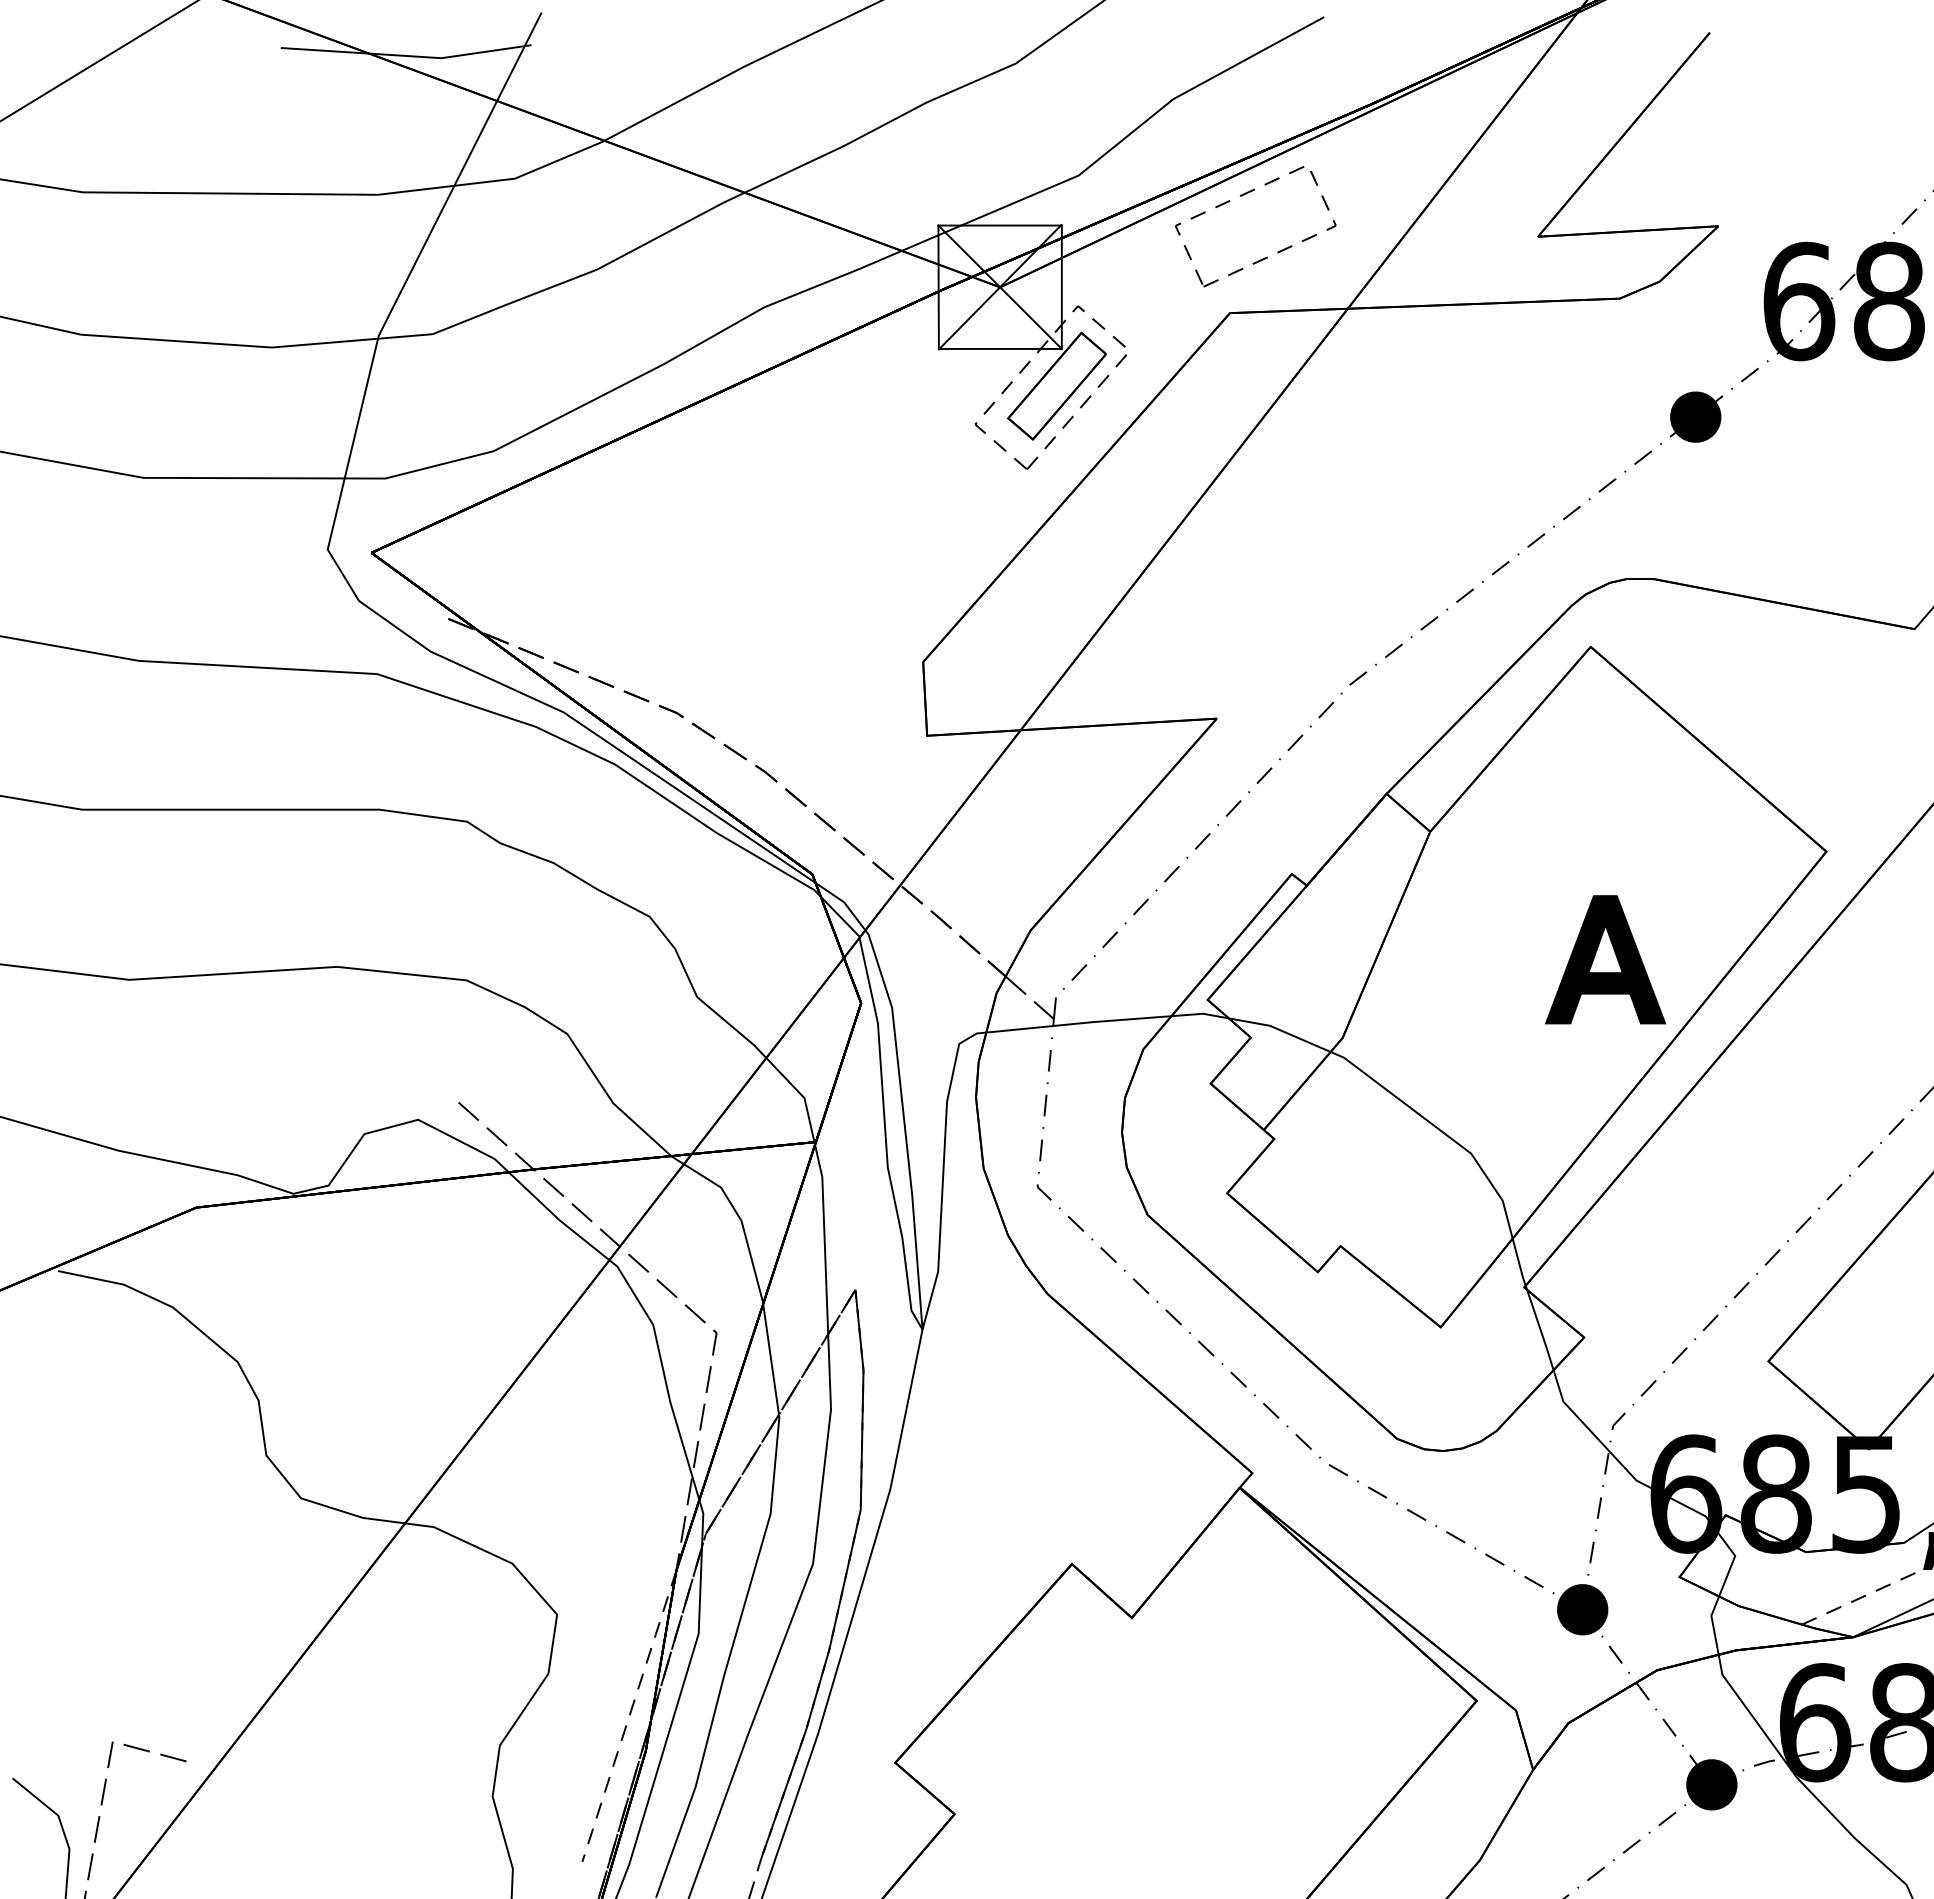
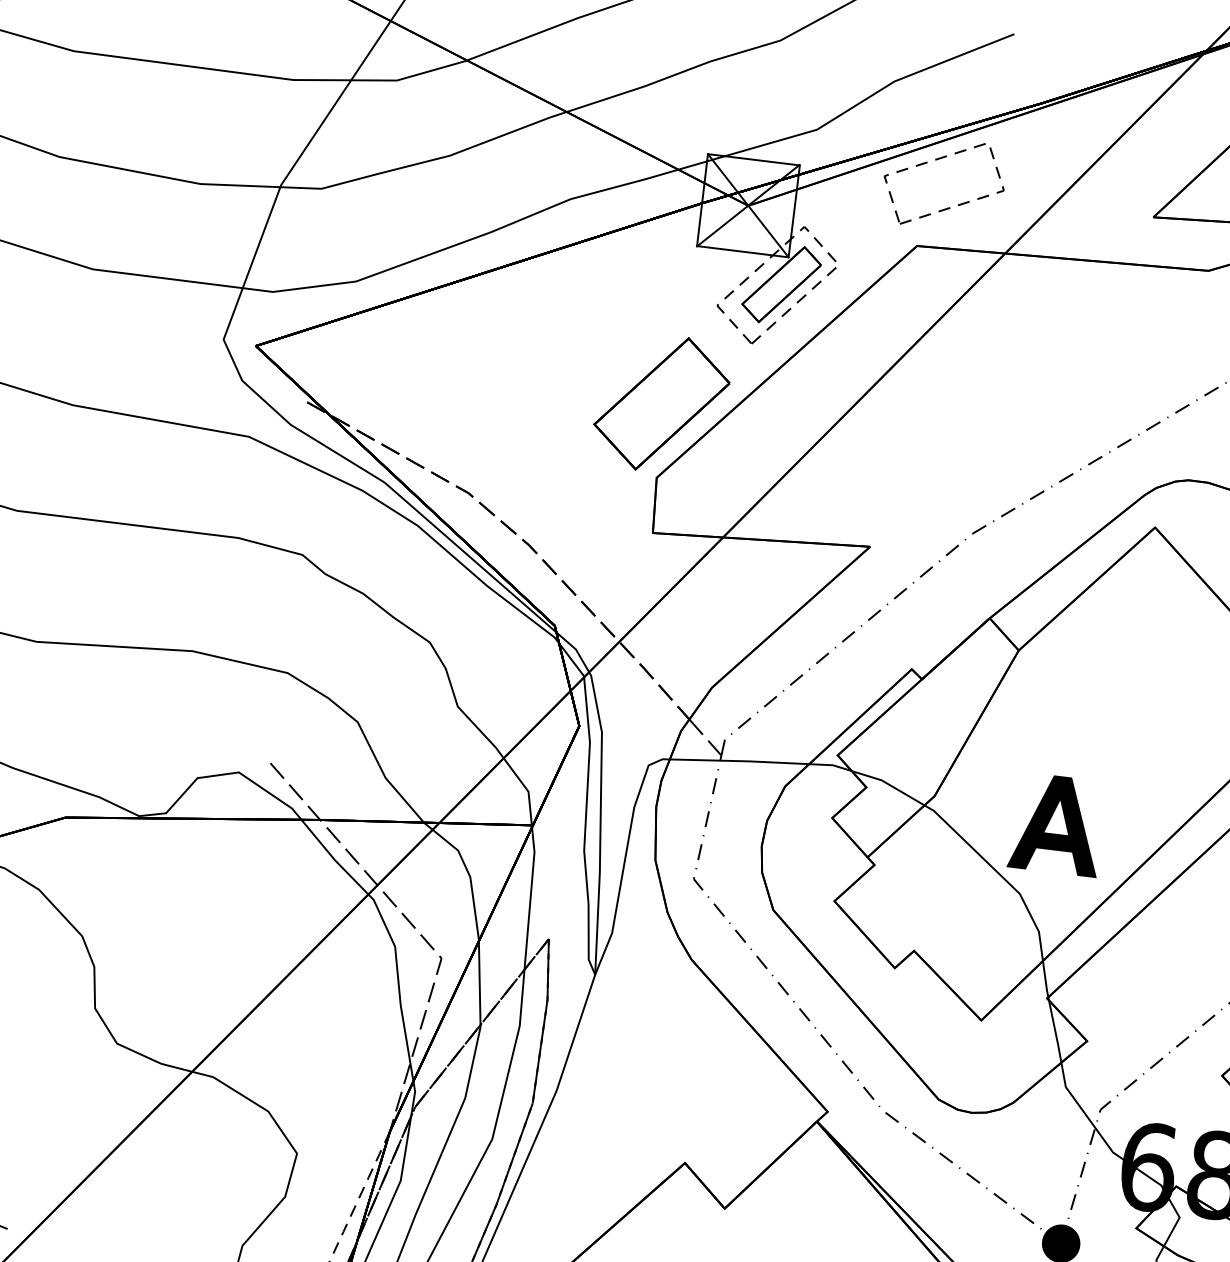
part: (917, 563) -> (661, 403), added
part: (1605, 959) -> (1057, 824), moved

